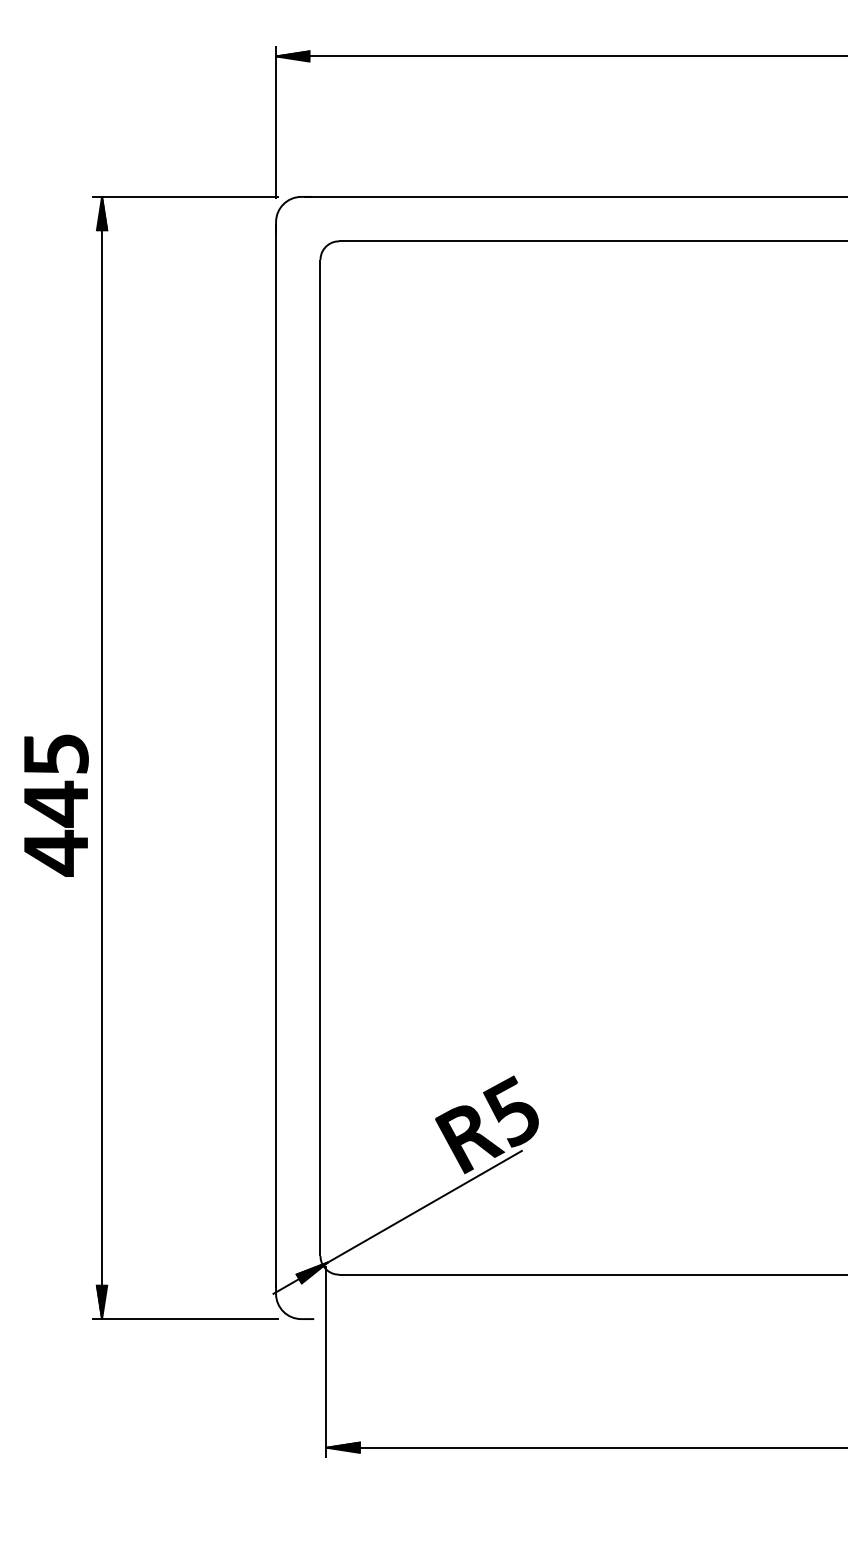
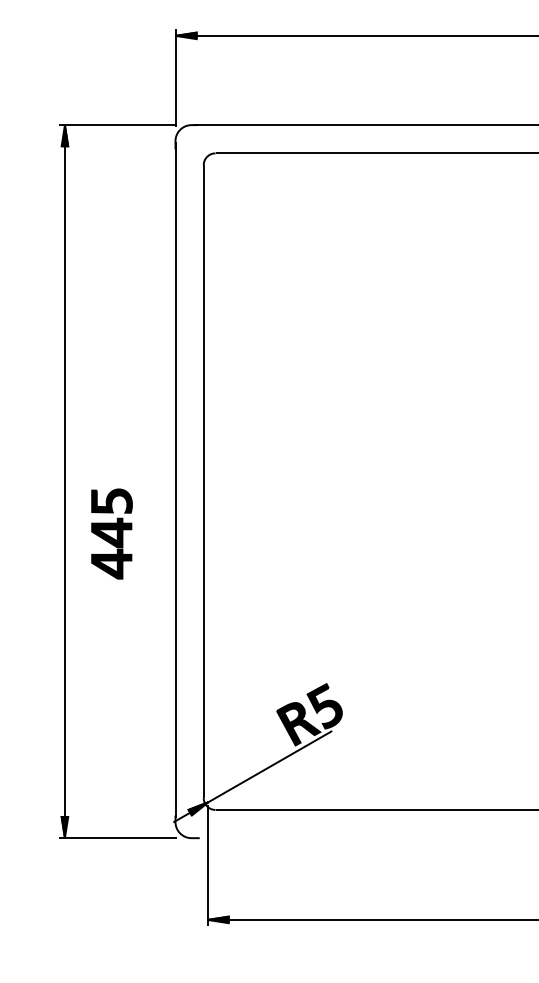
part: (55, 804) -> (111, 533), moved

